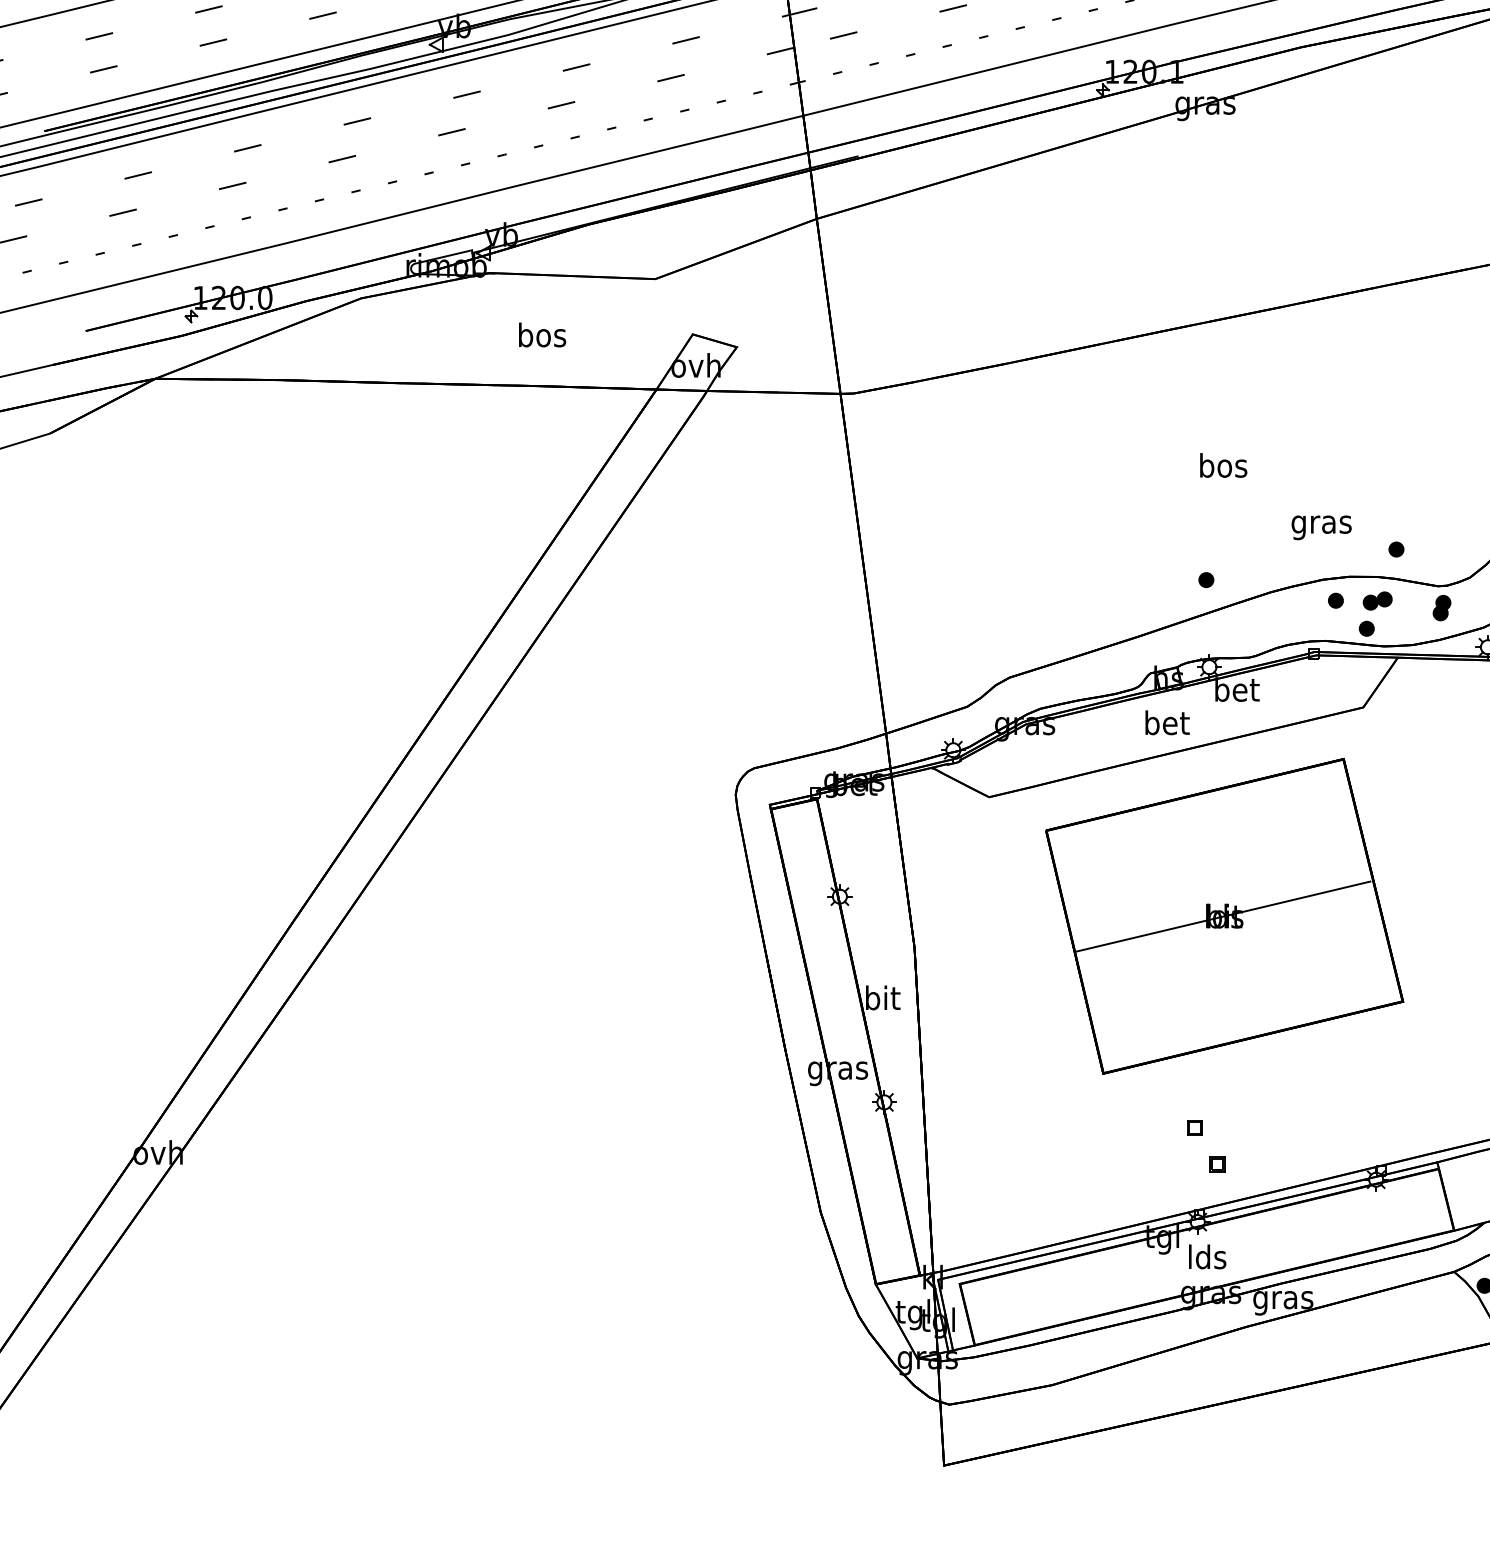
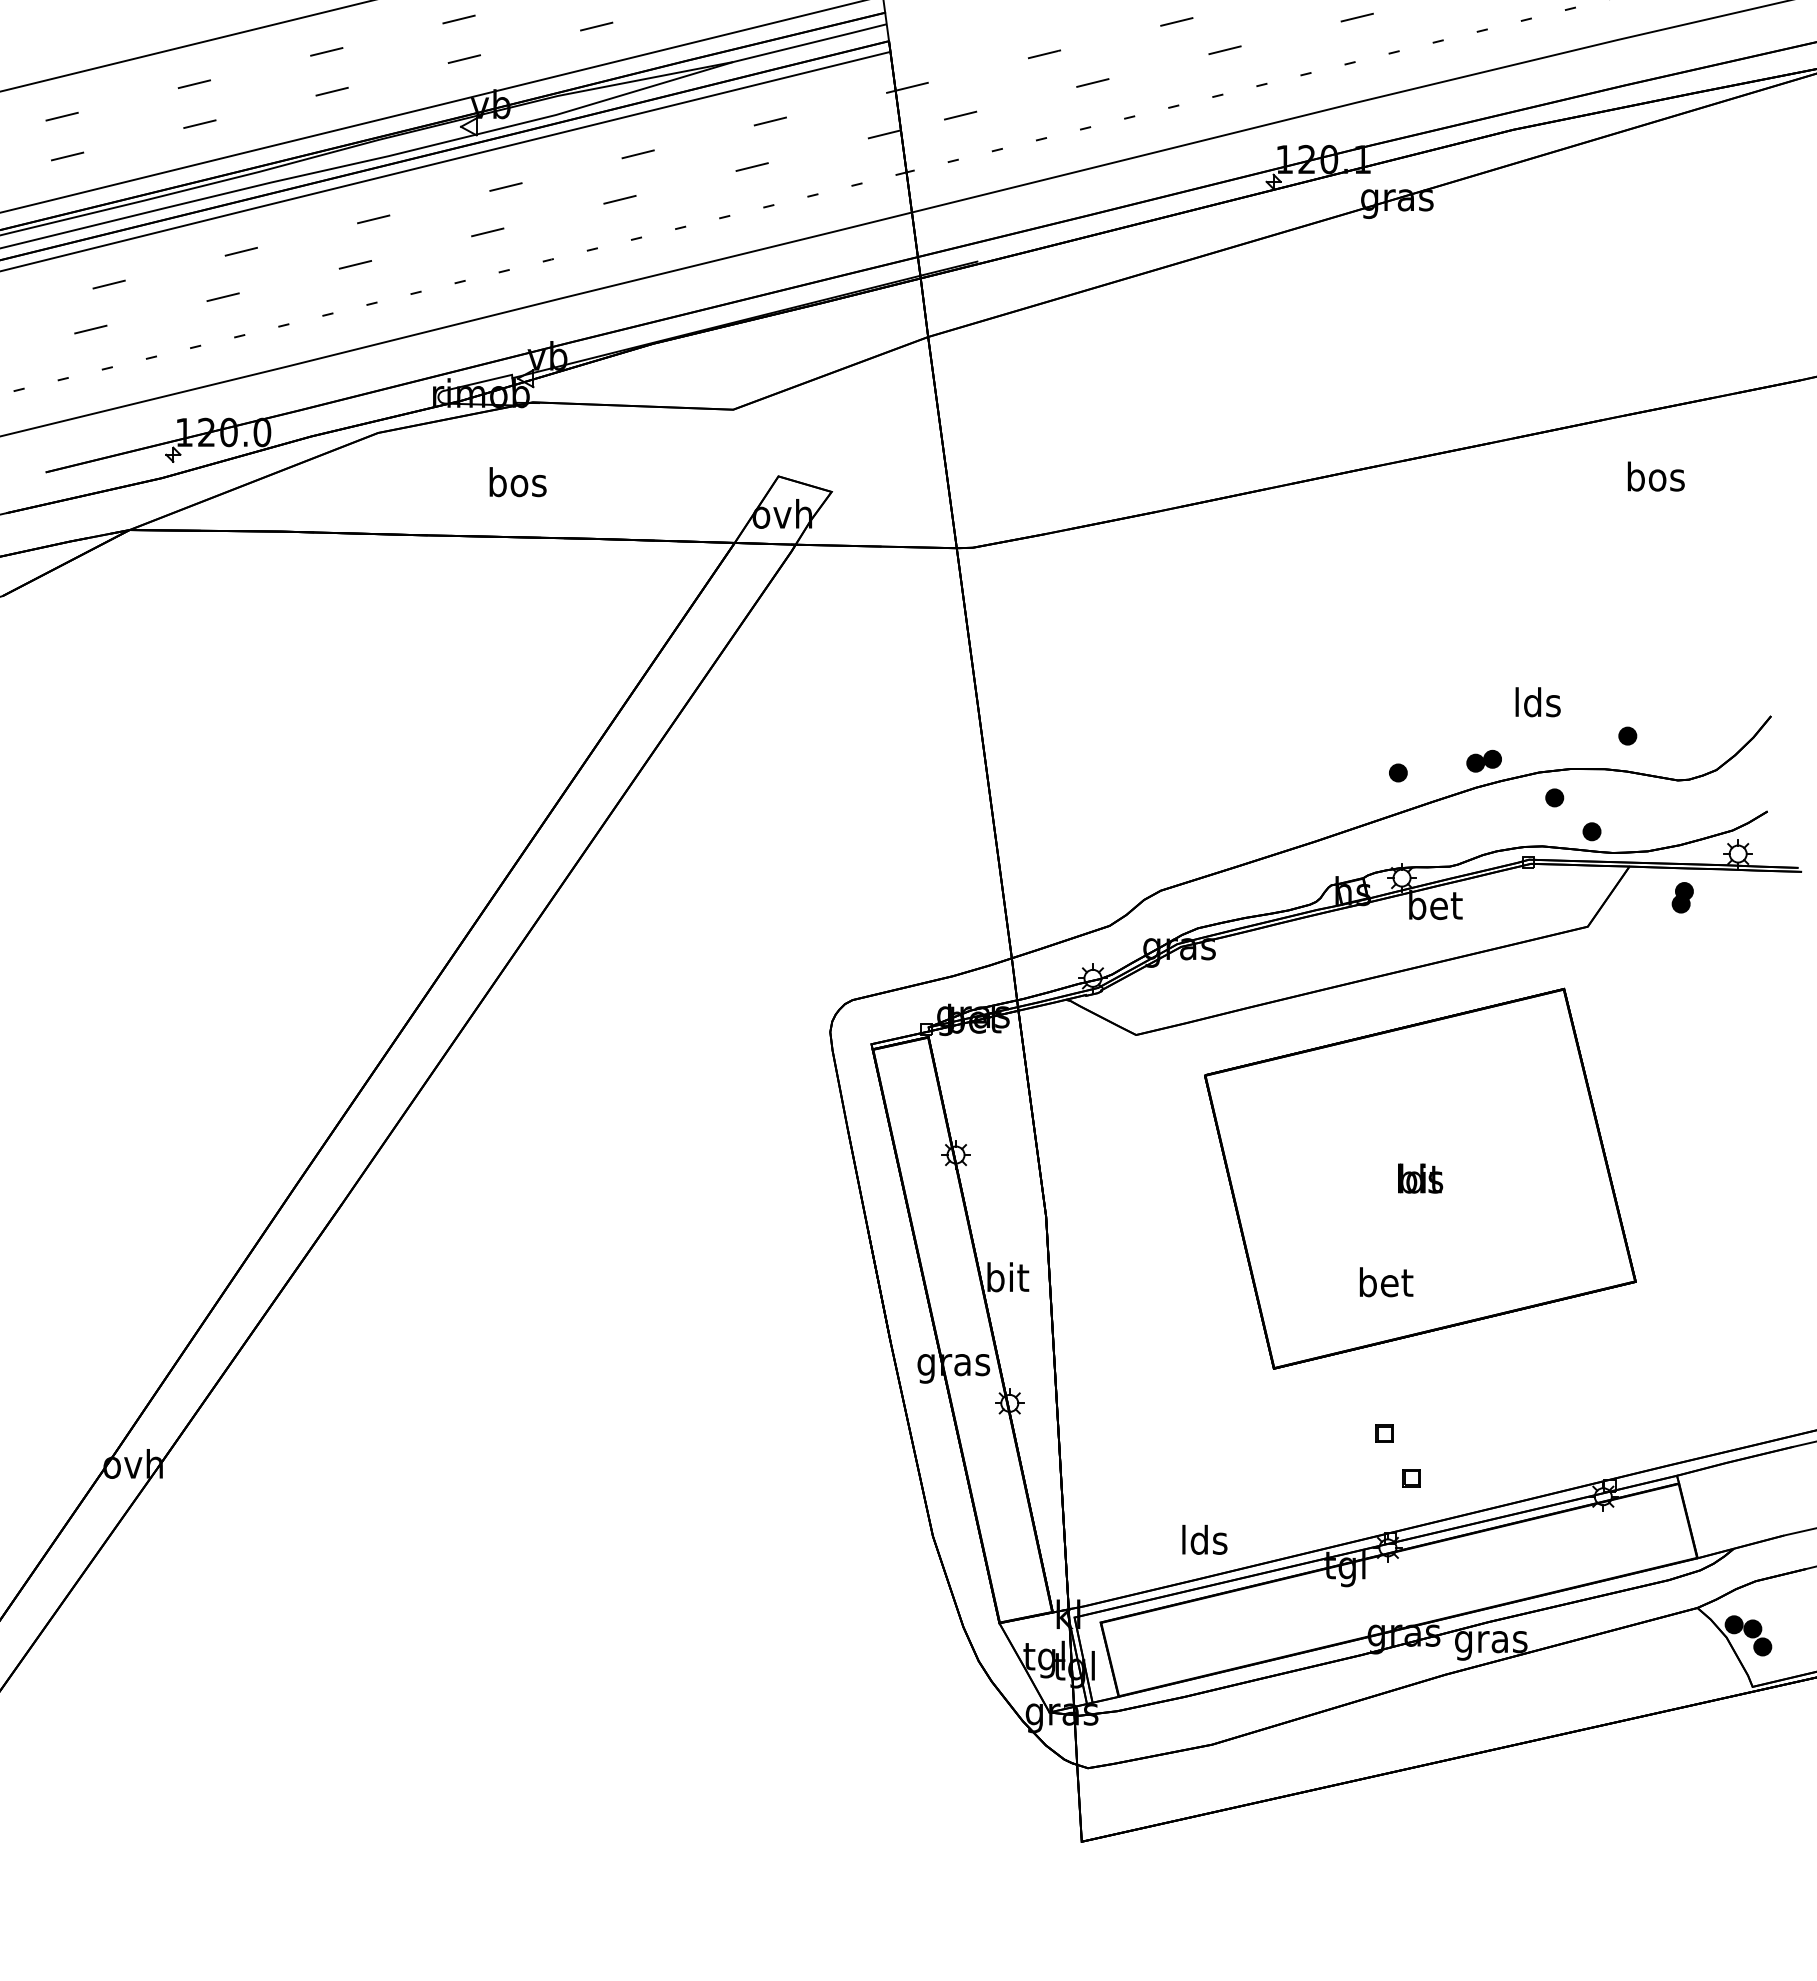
text: (542, 335) -> (517, 482), moved
text: (1223, 465) -> (1655, 476), moved
text: (1321, 524) -> (1537, 705), gras -> lds
part: (1377, 600) -> (1483, 760), moved
part: (1441, 607) -> (1682, 897), moved
text: (1167, 723) -> (1386, 1282), moved
line: (1223, 916) -> (1418, 1178), removed
text: (1207, 1256) -> (1204, 1539), moved

